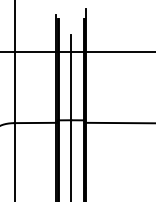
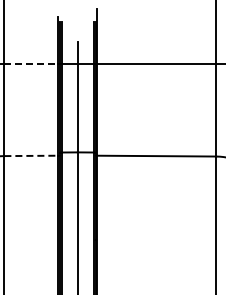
line: (35, 51) -> (31, 63), solid -> dashed
line: (35, 122) -> (31, 155), solid -> dashed

